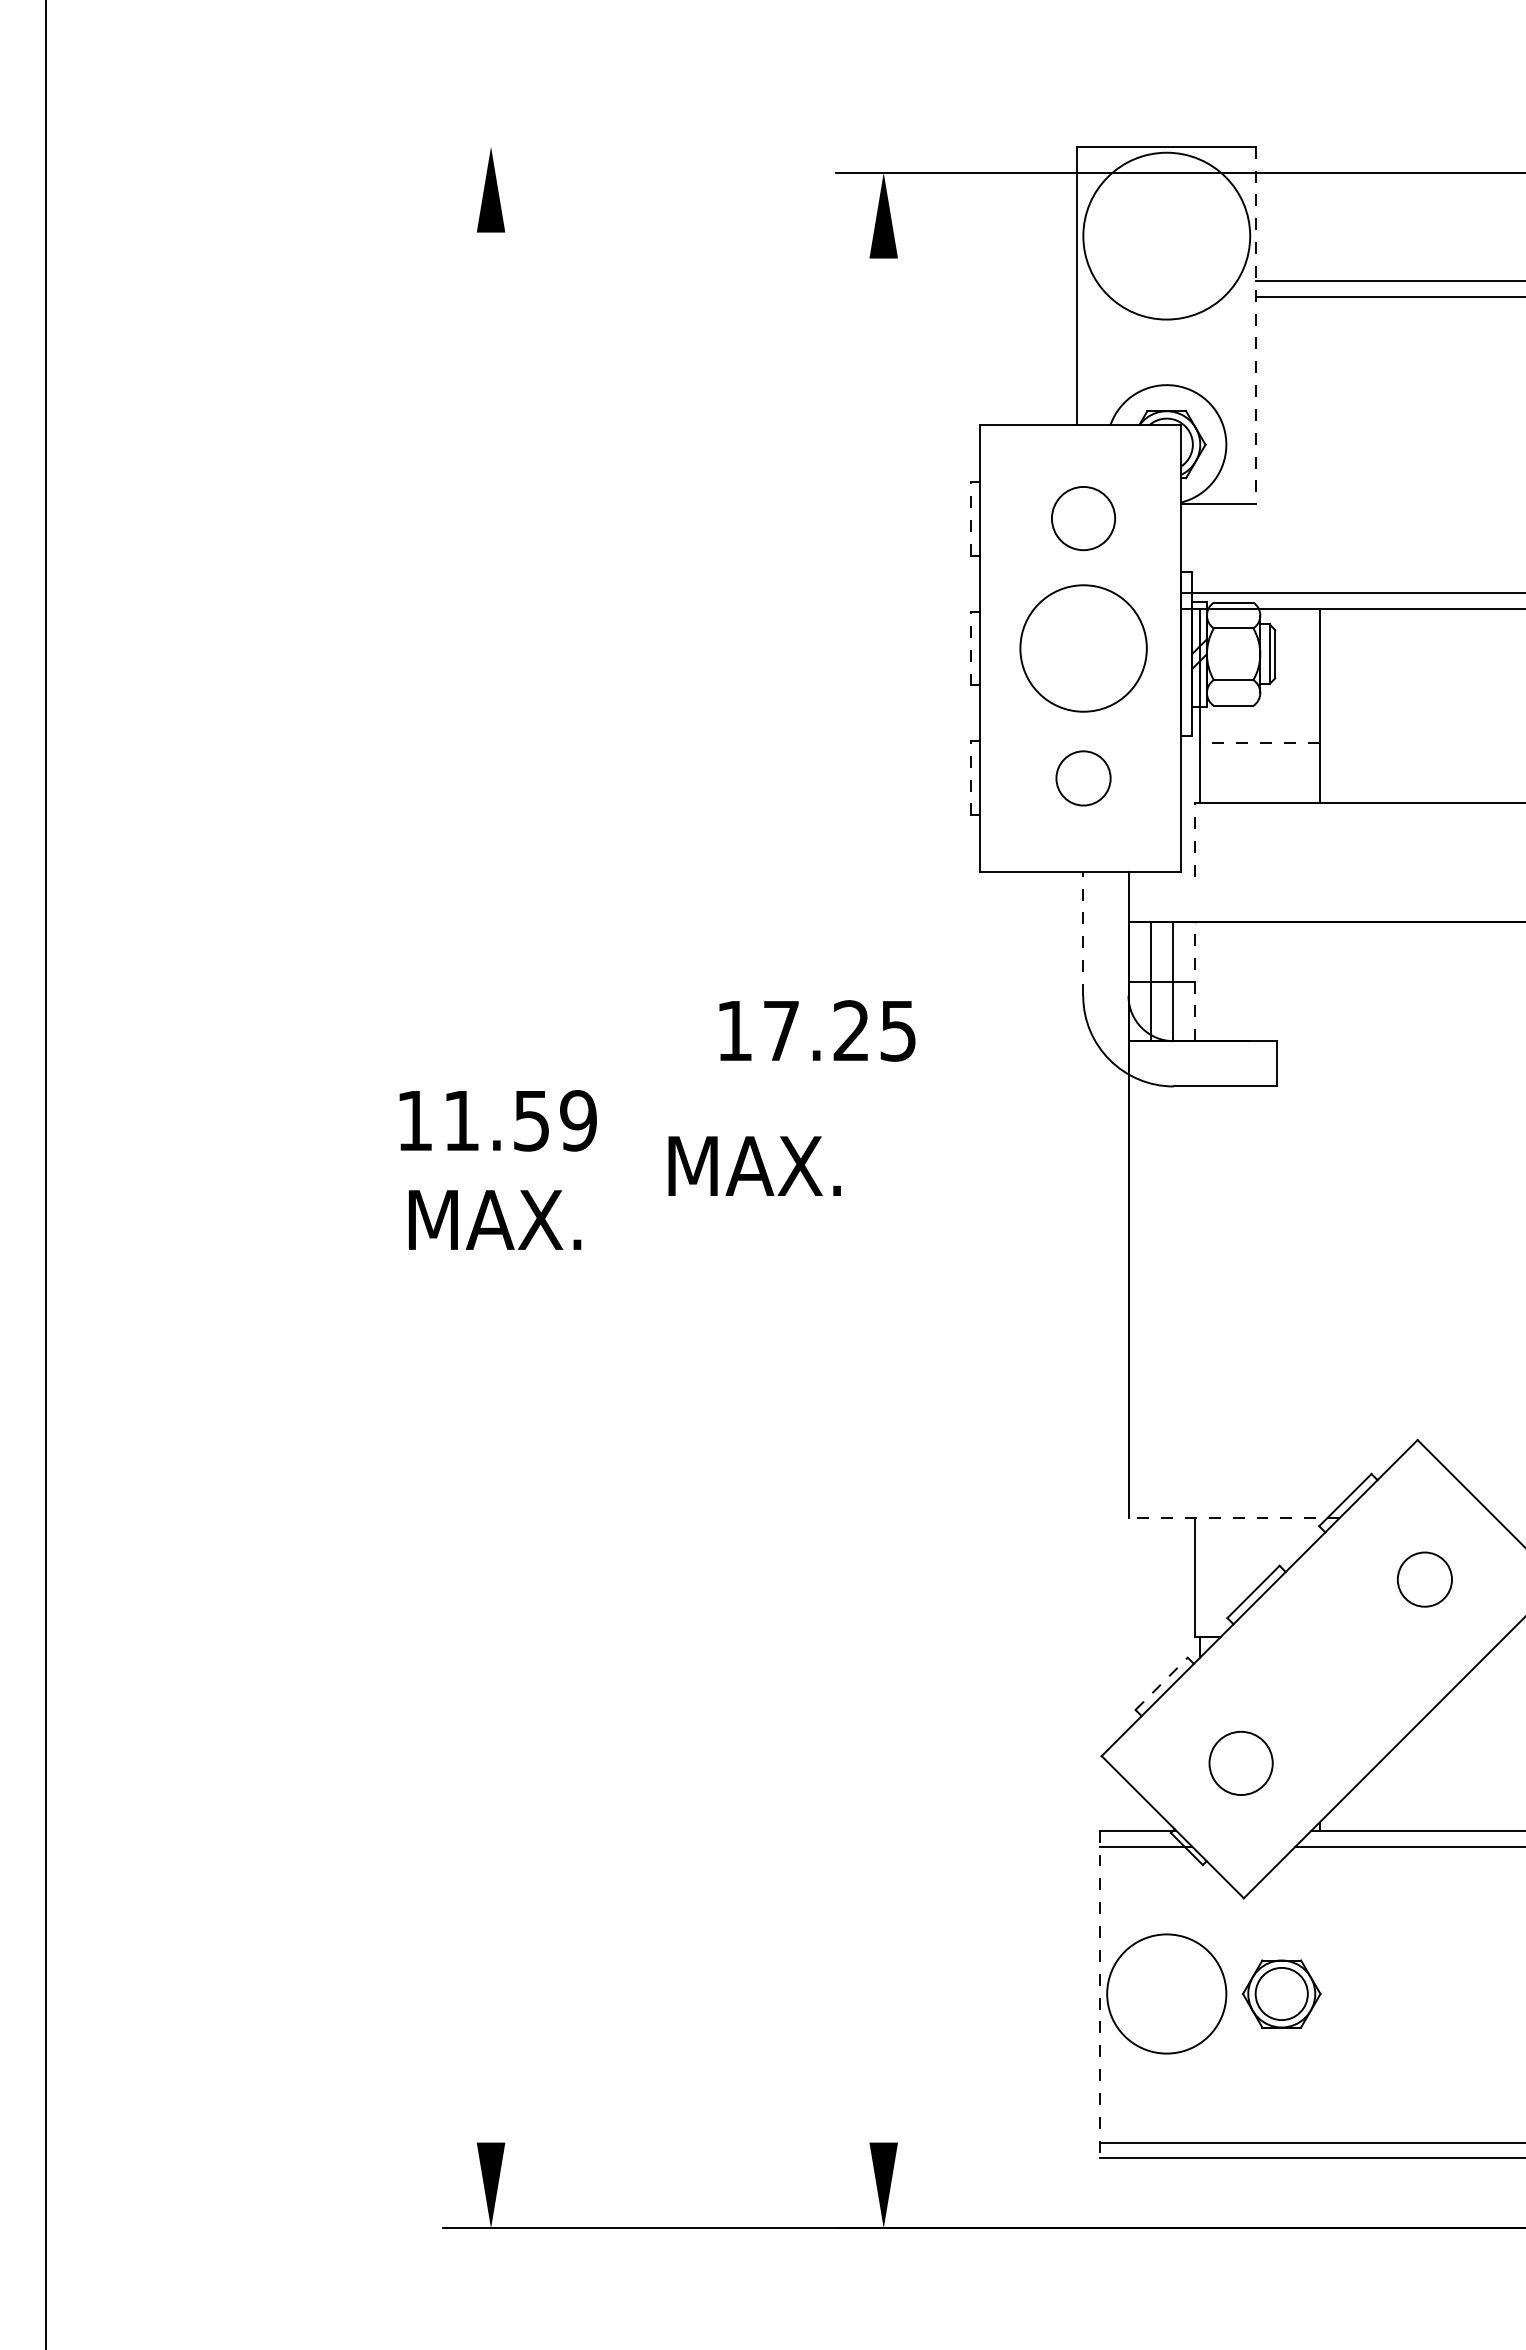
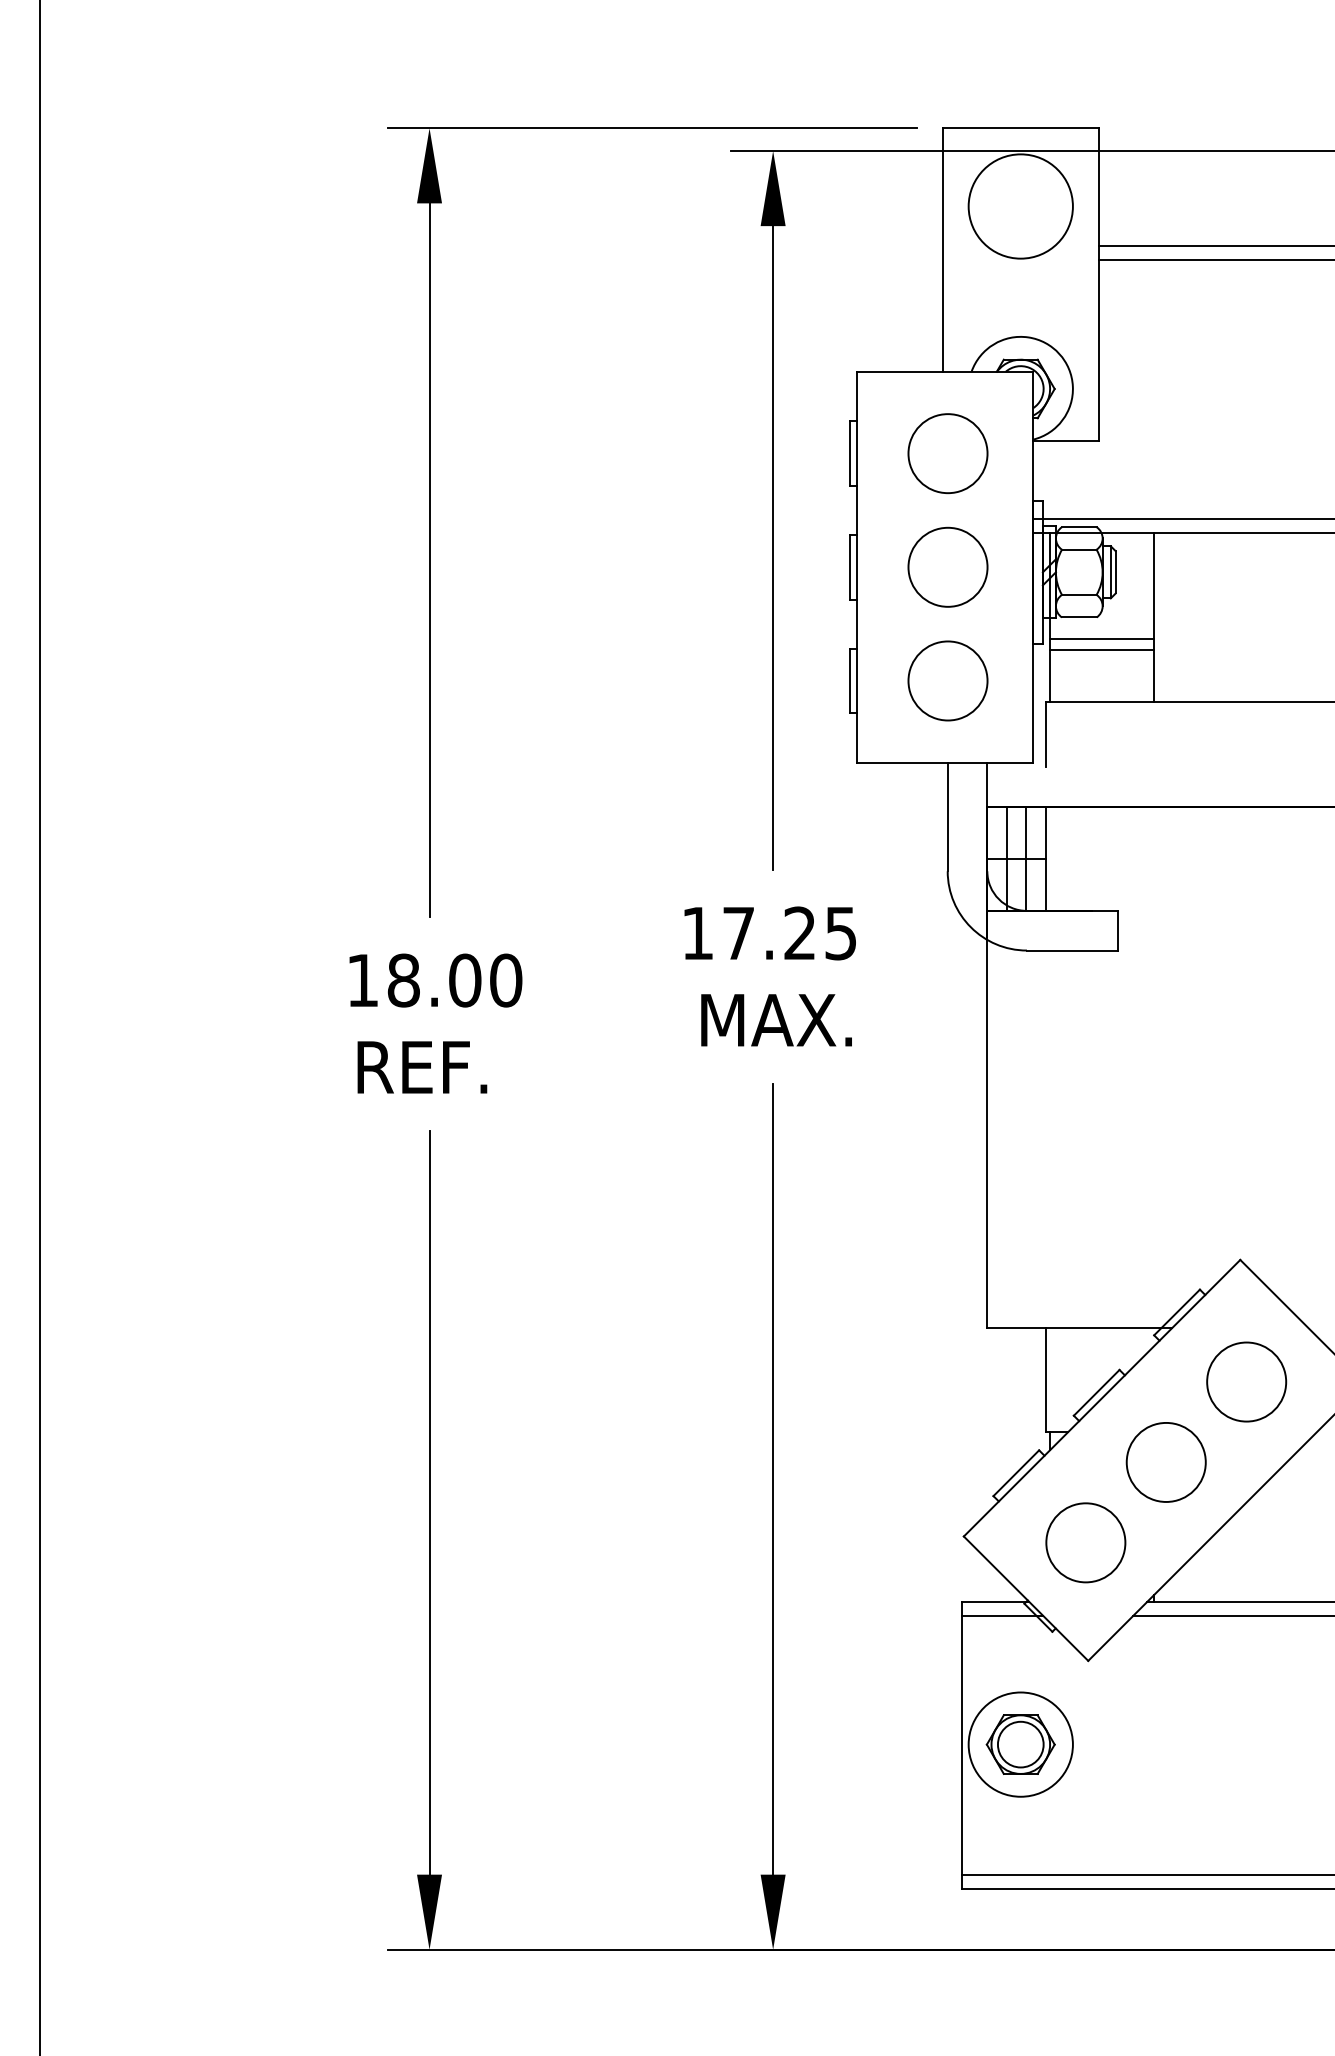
line: (745, 146) -> (652, 128), added
circle: (1166, 235) -> (1020, 205), size x0.71
line: (1256, 325) -> (1099, 284), dashed -> solid
line: (971, 518) -> (849, 453), dashed -> solid
circle: (1083, 518) -> (947, 453), size x1.43
line: (883, 626) -> (772, 548), added
line: (491, 640) -> (429, 560), added
line: (971, 648) -> (849, 567), dashed -> solid
circle: (1083, 648) -> (947, 567), size x0.71
line: (1259, 730) -> (1101, 639), added
line: (1259, 743) -> (1101, 650), dashed -> solid
line: (971, 778) -> (849, 681), dashed -> solid
circle: (1083, 778) -> (947, 681), size x1.67
line: (1195, 839) -> (1045, 734), dashed -> solid
line: (1083, 933) -> (947, 816), dashed -> solid
line: (1195, 981) -> (1045, 858), dashed -> solid
text: (817, 1030) -> (770, 933), moved
text: (520, 1120) -> (455, 980), 11.59 -> 18.00
text: (754, 1165) -> (776, 1019), moved
text: (498, 1219) -> (436, 1066), MAX. -> REF.
line: (1234, 1517) -> (1080, 1327), dashed -> solid
circle: (1424, 1579) -> (1246, 1381), size x1.67
circle: (1333, 1671) -> (1166, 1462), added
line: (1161, 1683) -> (1016, 1472), dashed -> solid
line: (883, 1690) -> (772, 1479), added
line: (491, 1717) -> (429, 1502), added
circle: (1240, 1763) -> (1085, 1542), size x1.43
part: (1281, 1993) -> (1020, 1744), moved
line: (1100, 1994) -> (962, 1745), dashed -> solid

